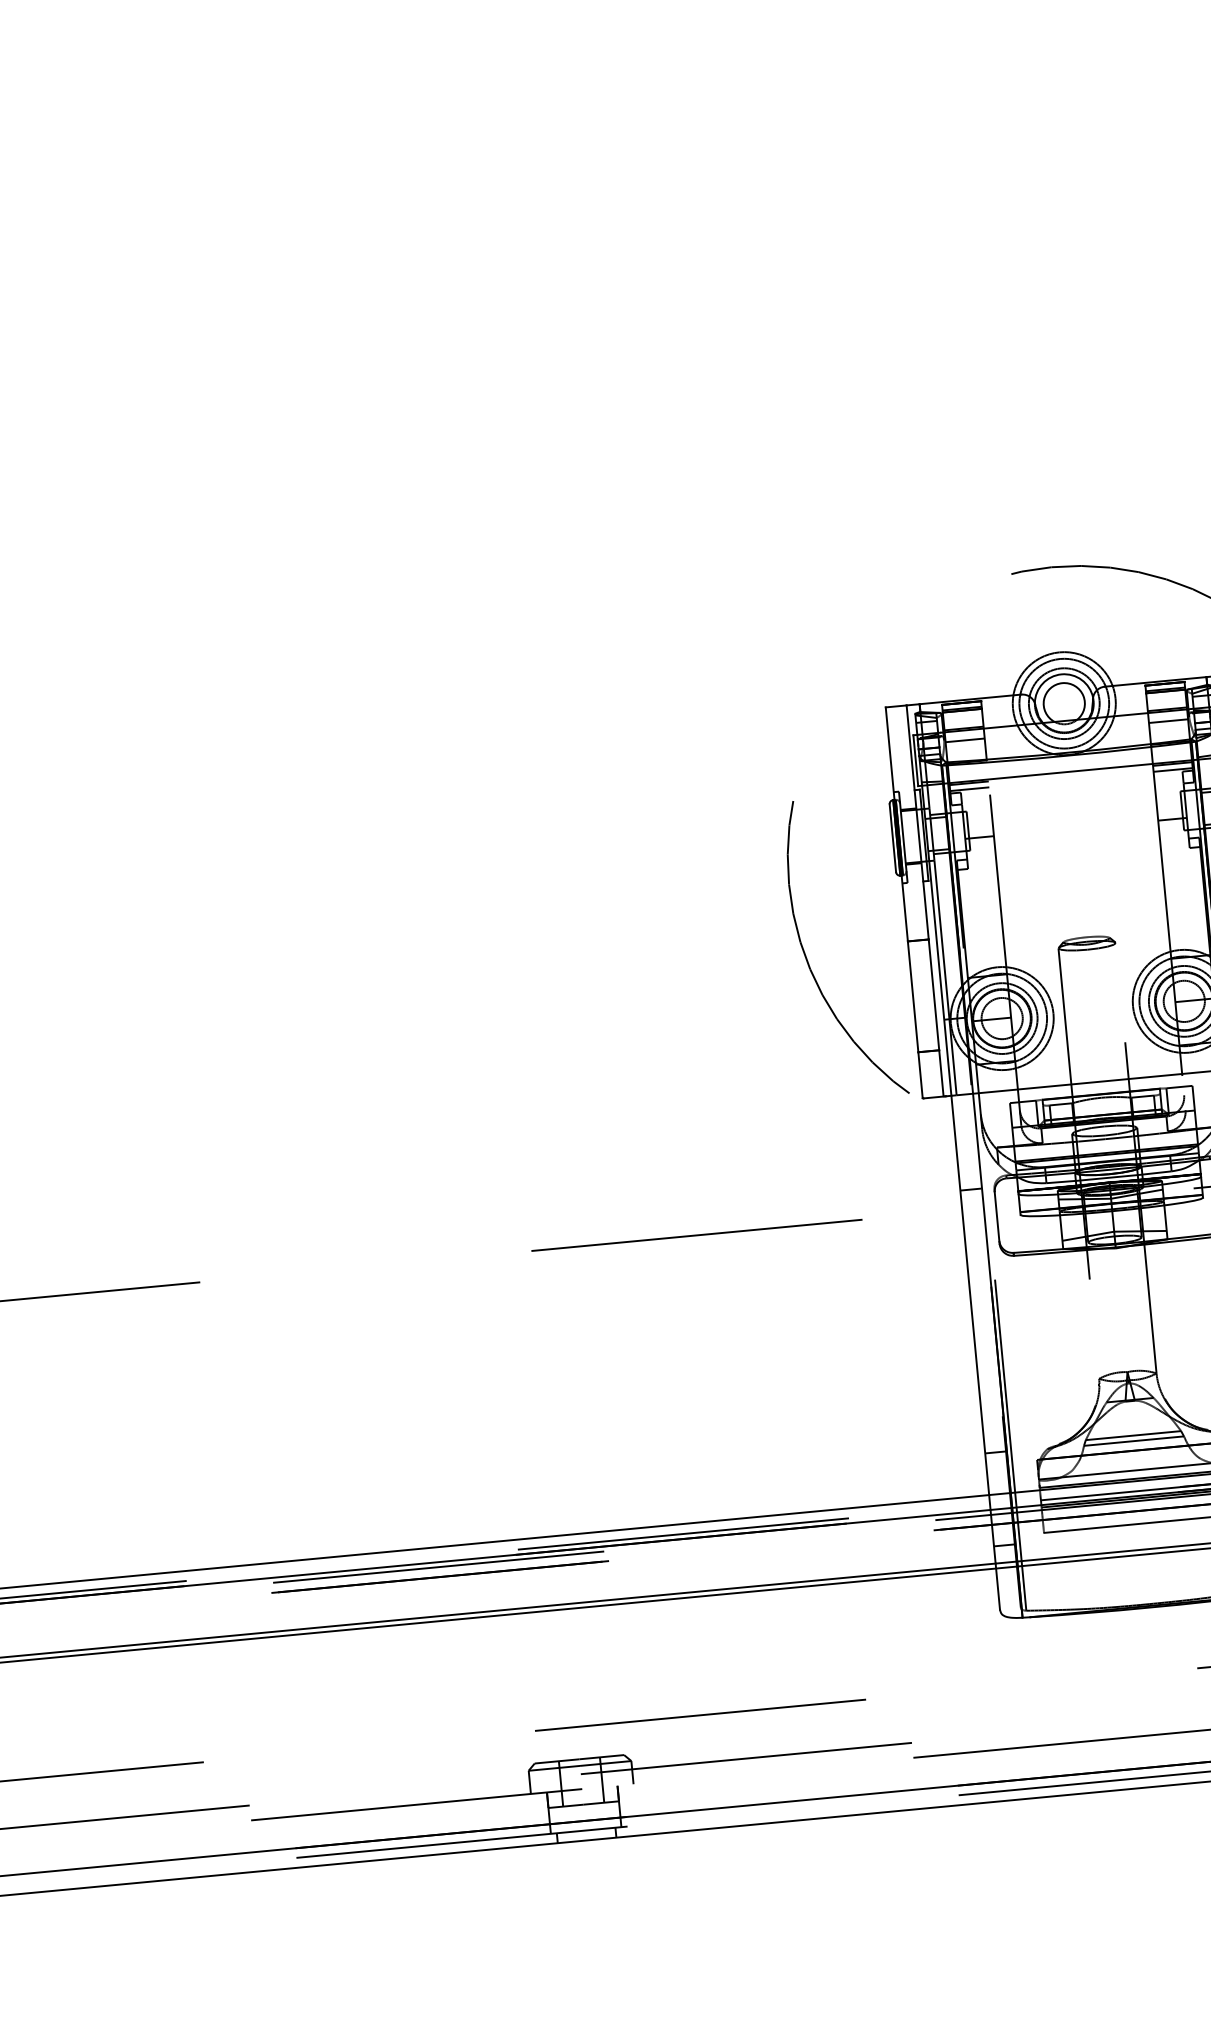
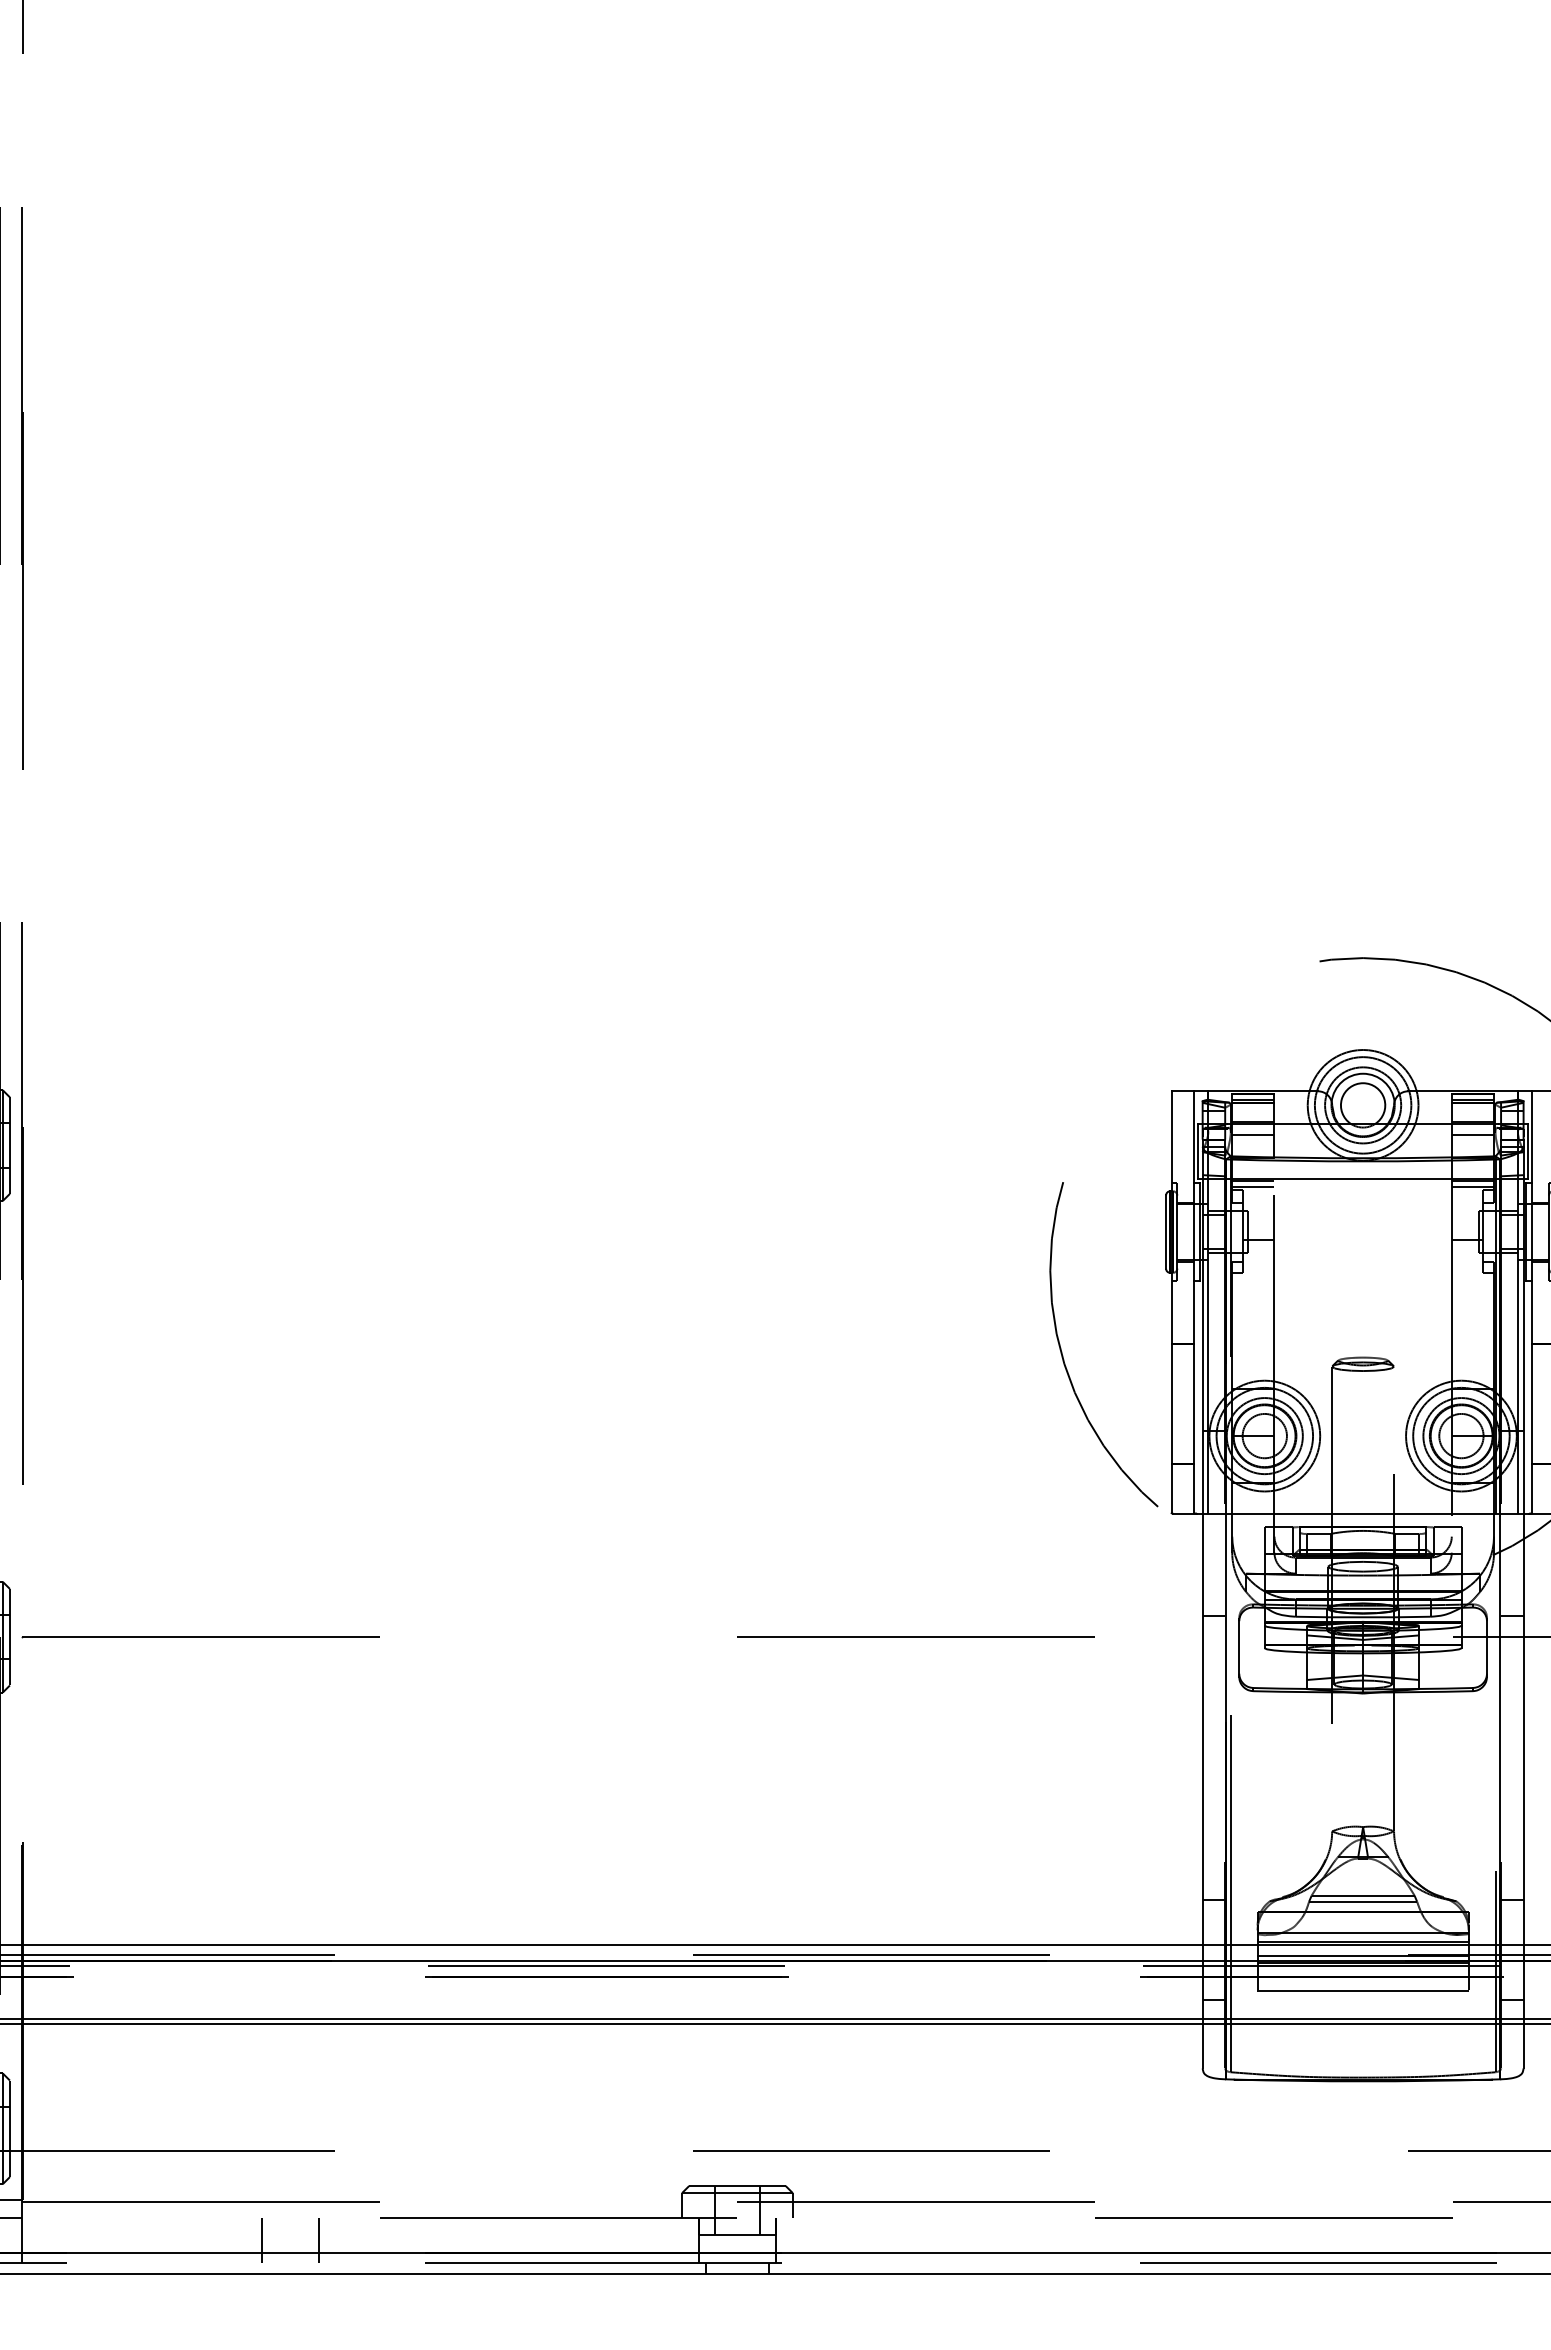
line: (196, 1846) -> (318, 2240), added
line: (144, 1851) -> (262, 2240), added

